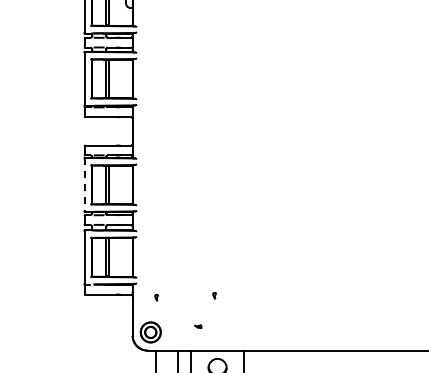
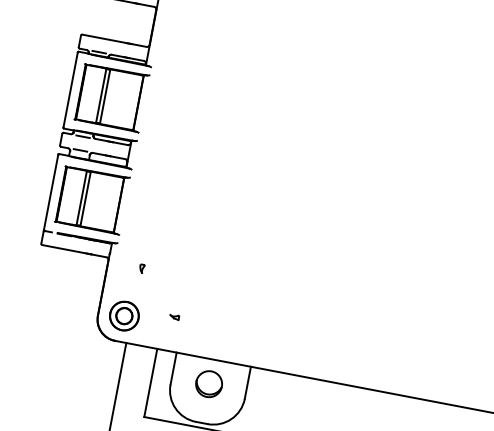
line: (84, 184) -> (70, 89), dashed -> solid
part: (214, 295) -> (224, 281), removed
part: (198, 326) -> (174, 317), moved

